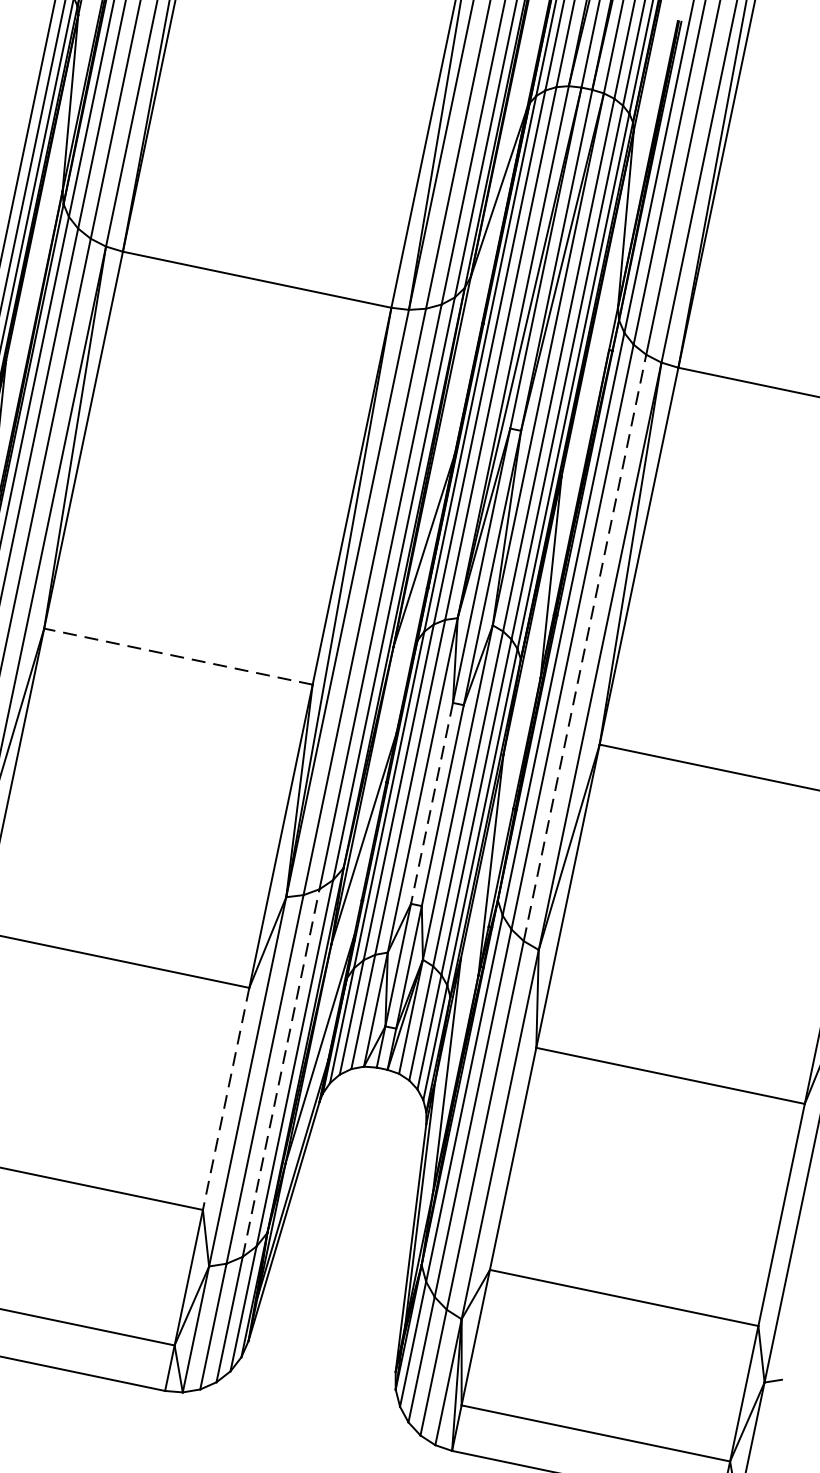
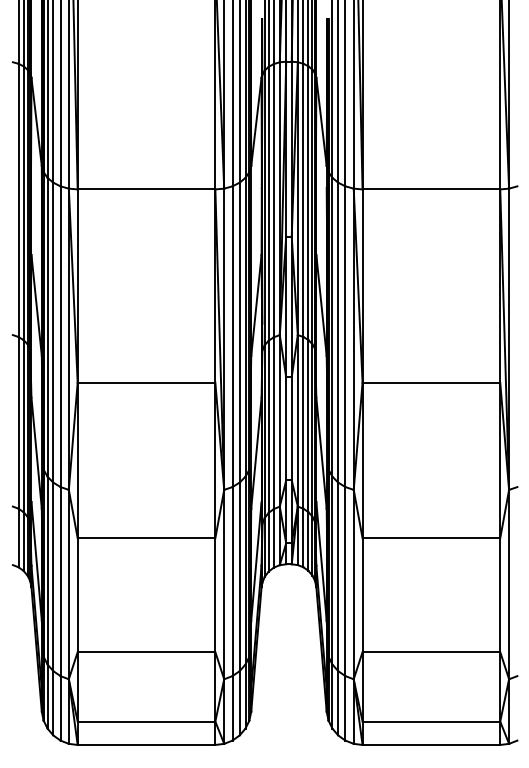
line: (585, 647) -> (345, 336), dashed -> solid
line: (178, 656) -> (146, 382), dashed -> solid
line: (432, 802) -> (286, 428), dashed -> solid
line: (280, 1072) -> (239, 576), dashed -> solid
line: (226, 1099) -> (215, 595), dashed -> solid

